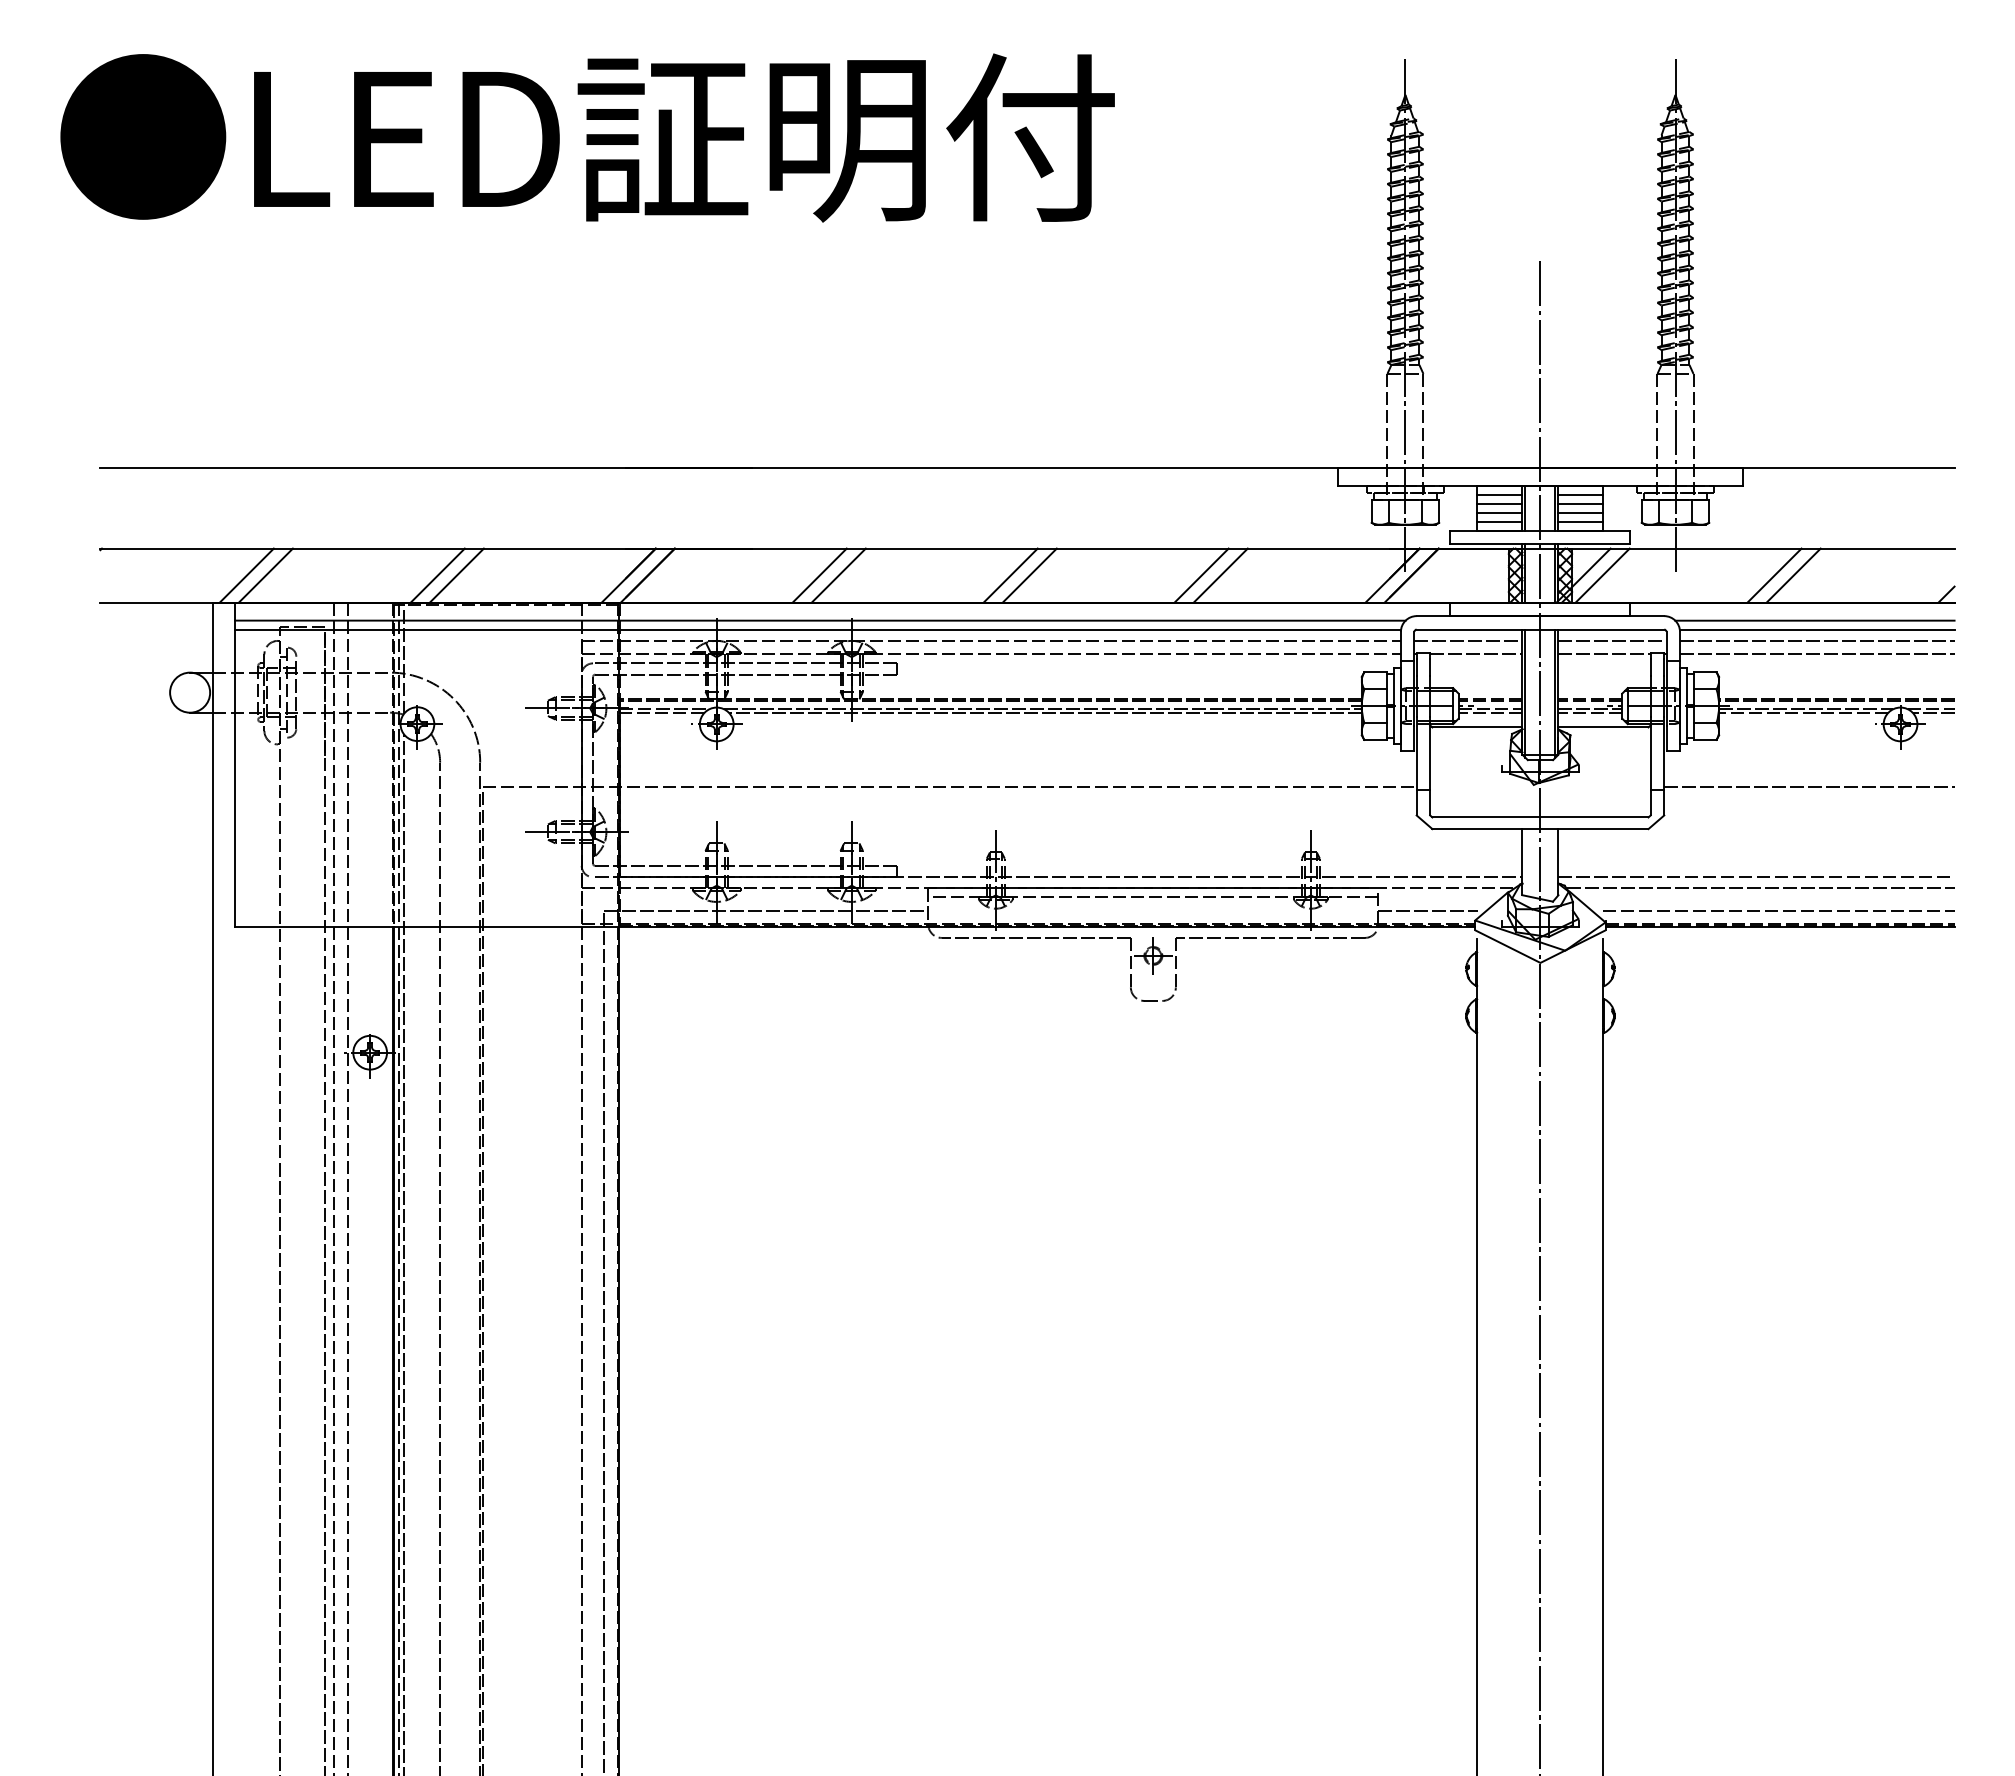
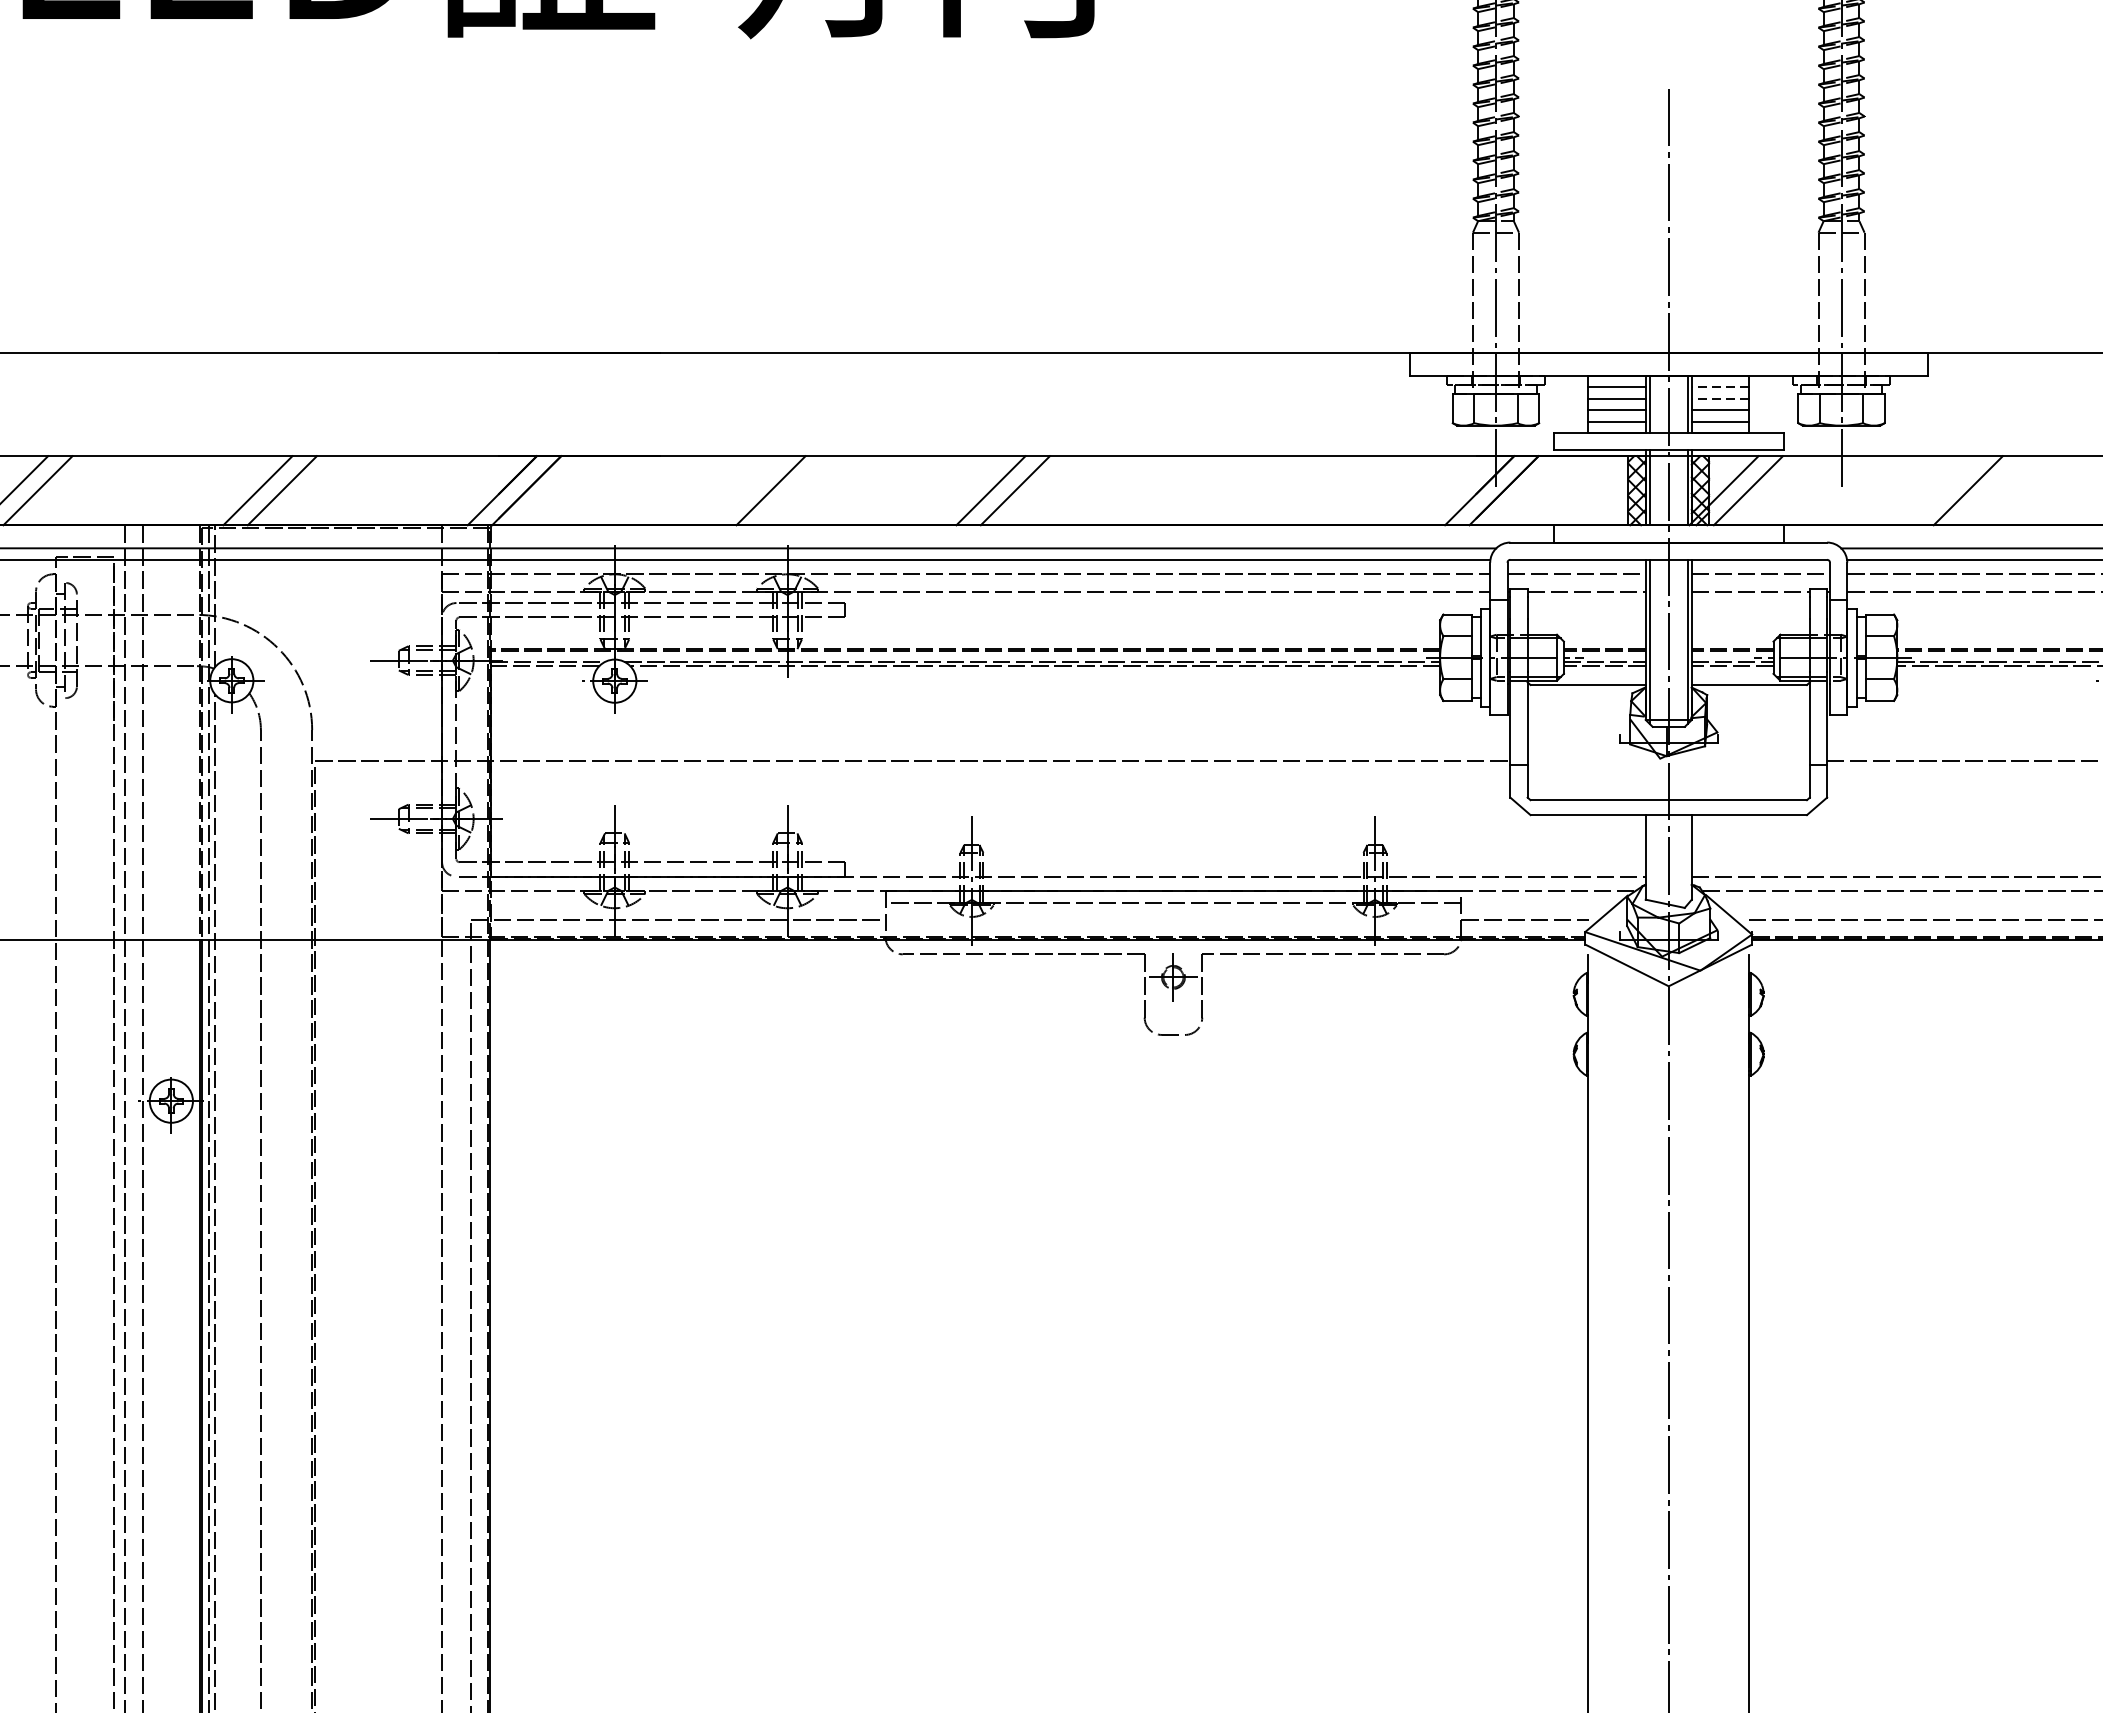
line: (1580, 494) -> (1719, 386), solid -> dashed
line: (1580, 503) -> (1719, 398), solid -> dashed
line: (819, 575) -> (746, 490), removed
line: (1201, 575) -> (1235, 490), removed
line: (1220, 575) -> (1259, 490), removed
line: (1793, 575) -> (1992, 490), removed

